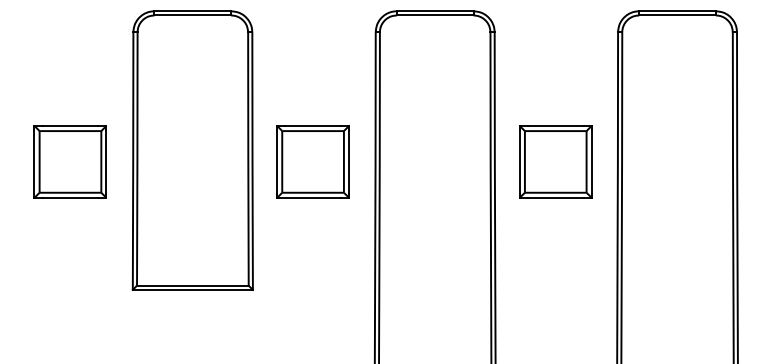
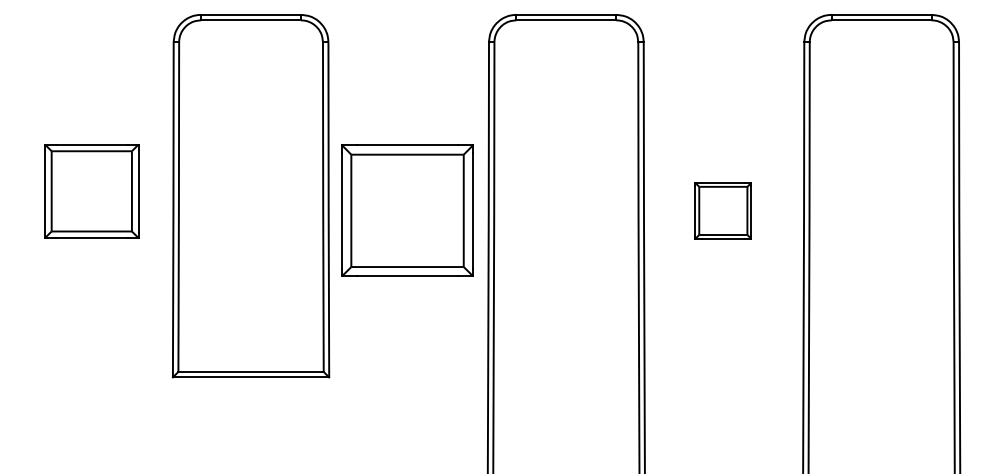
part: (69, 161) -> (90, 190), moved
part: (312, 161) -> (406, 210), size x1.4
part: (555, 161) -> (722, 210), size x0.6

